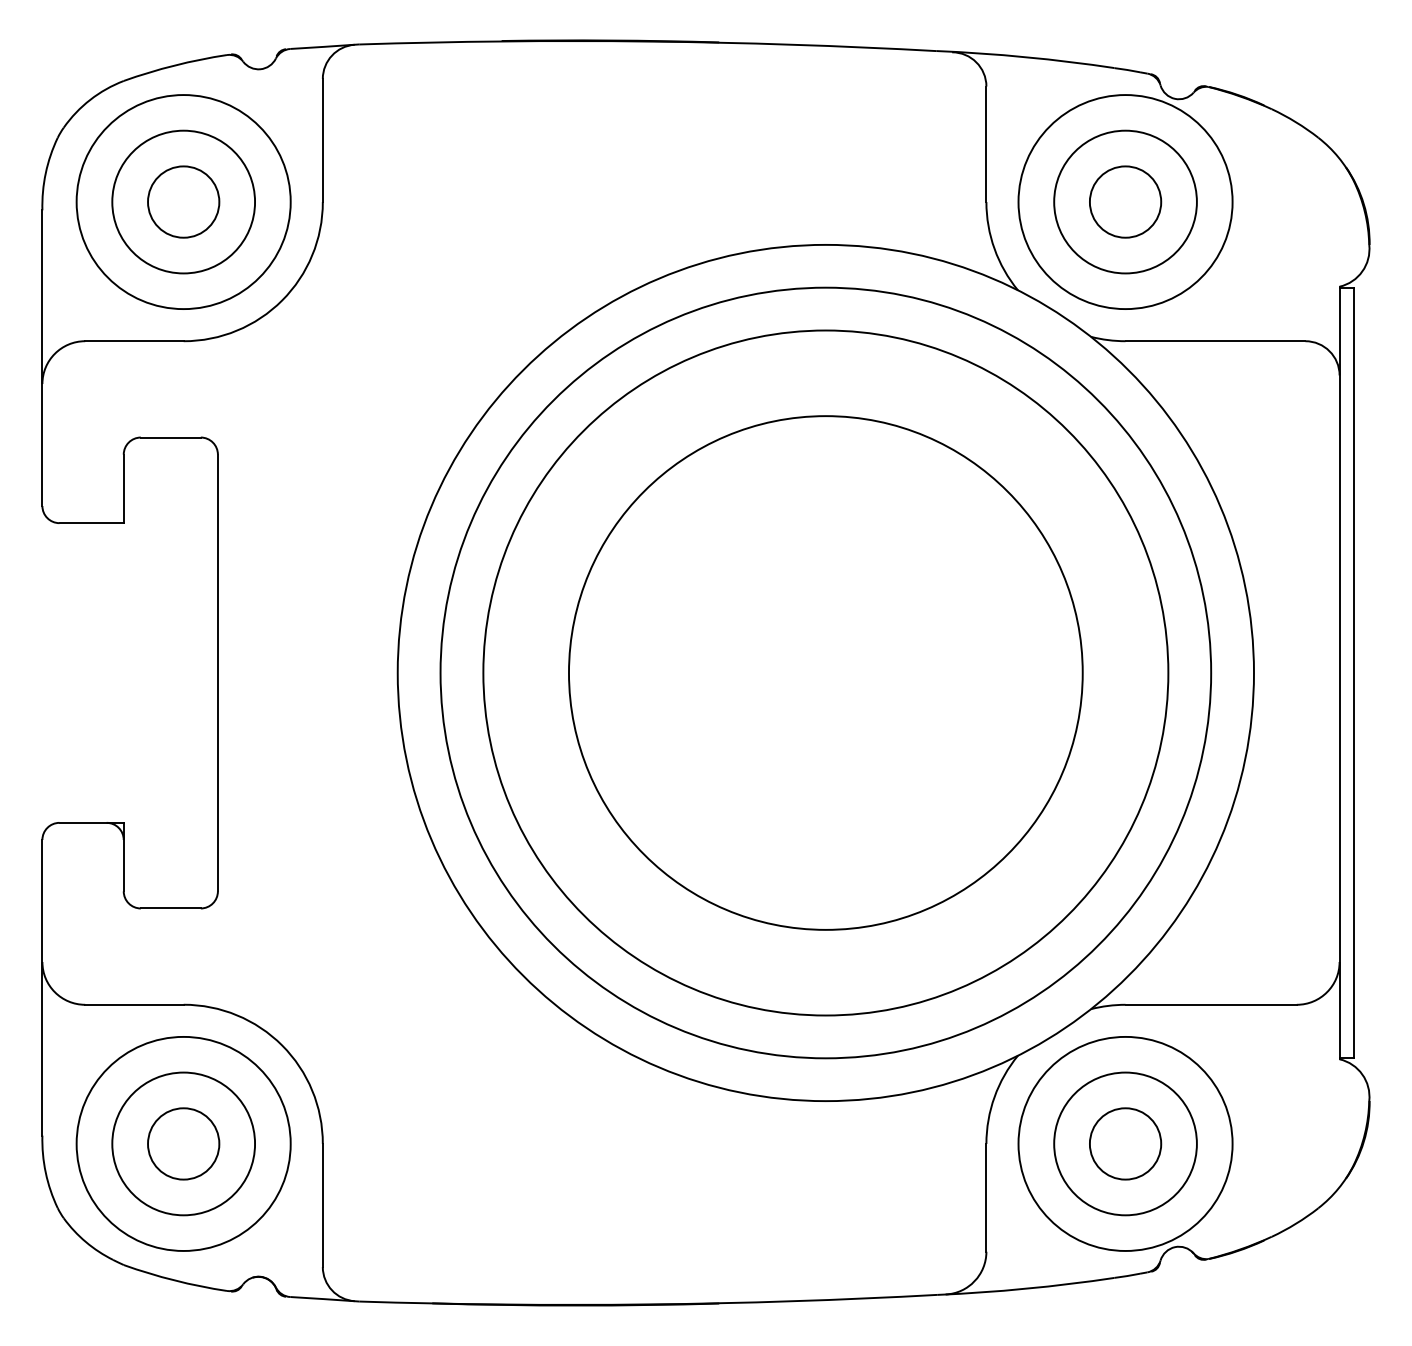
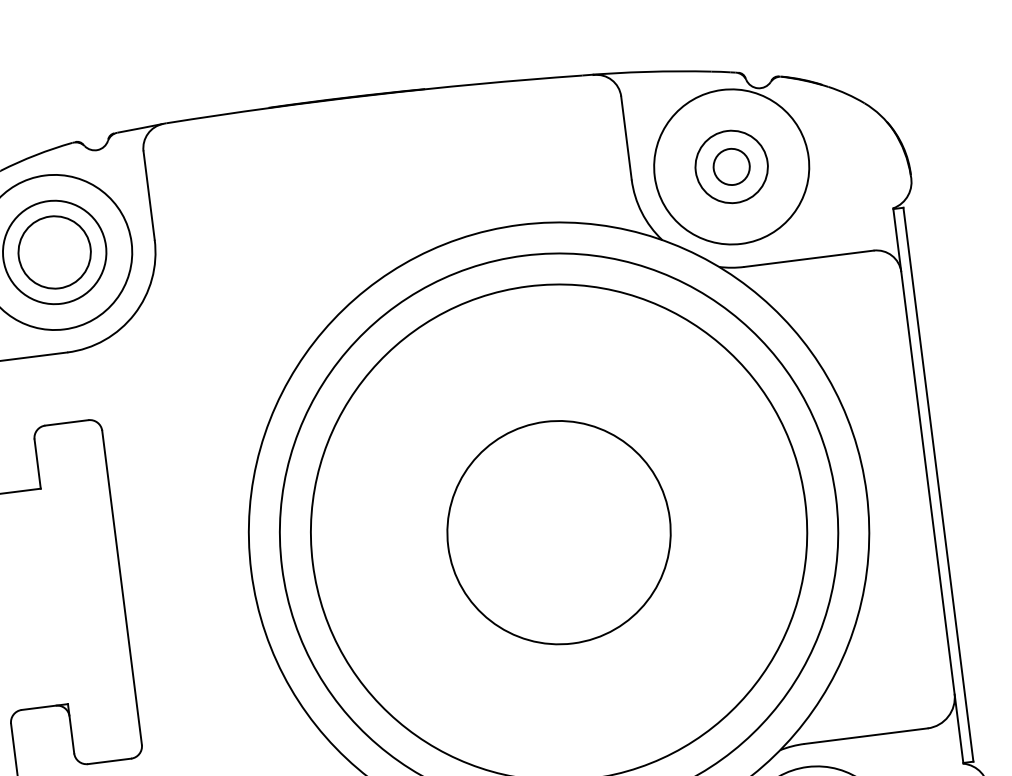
circle: (183, 201) -> (54, 252), size x1.4
circle: (1125, 201) -> (731, 166), size x0.7
circle: (1125, 201) -> (731, 166), size x0.7
circle: (825, 672) -> (558, 532), size x0.6

